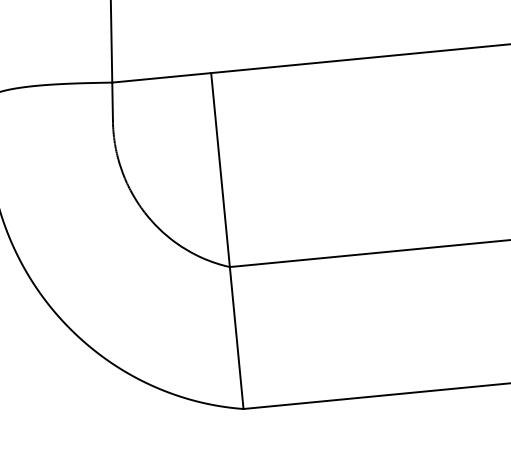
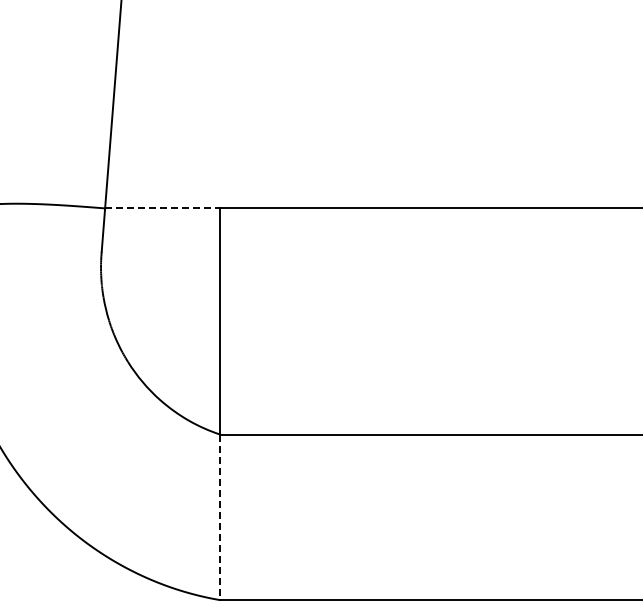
line: (161, 77) -> (162, 208), solid -> dashed
line: (236, 338) -> (220, 517), solid -> dashed

